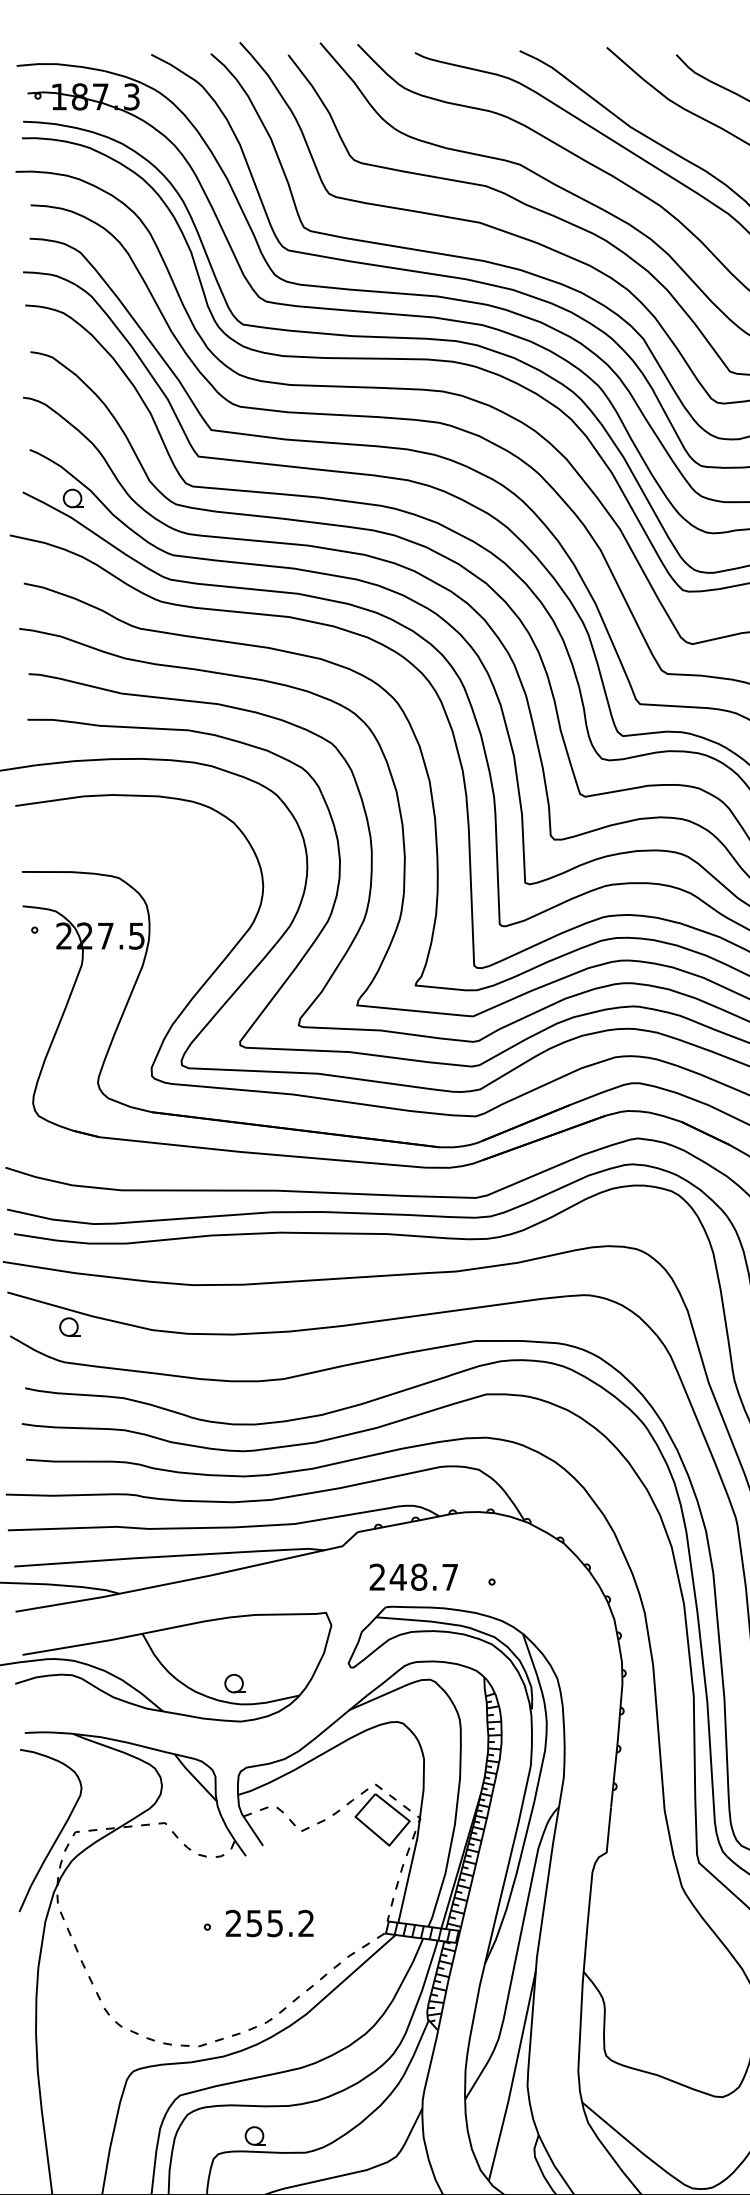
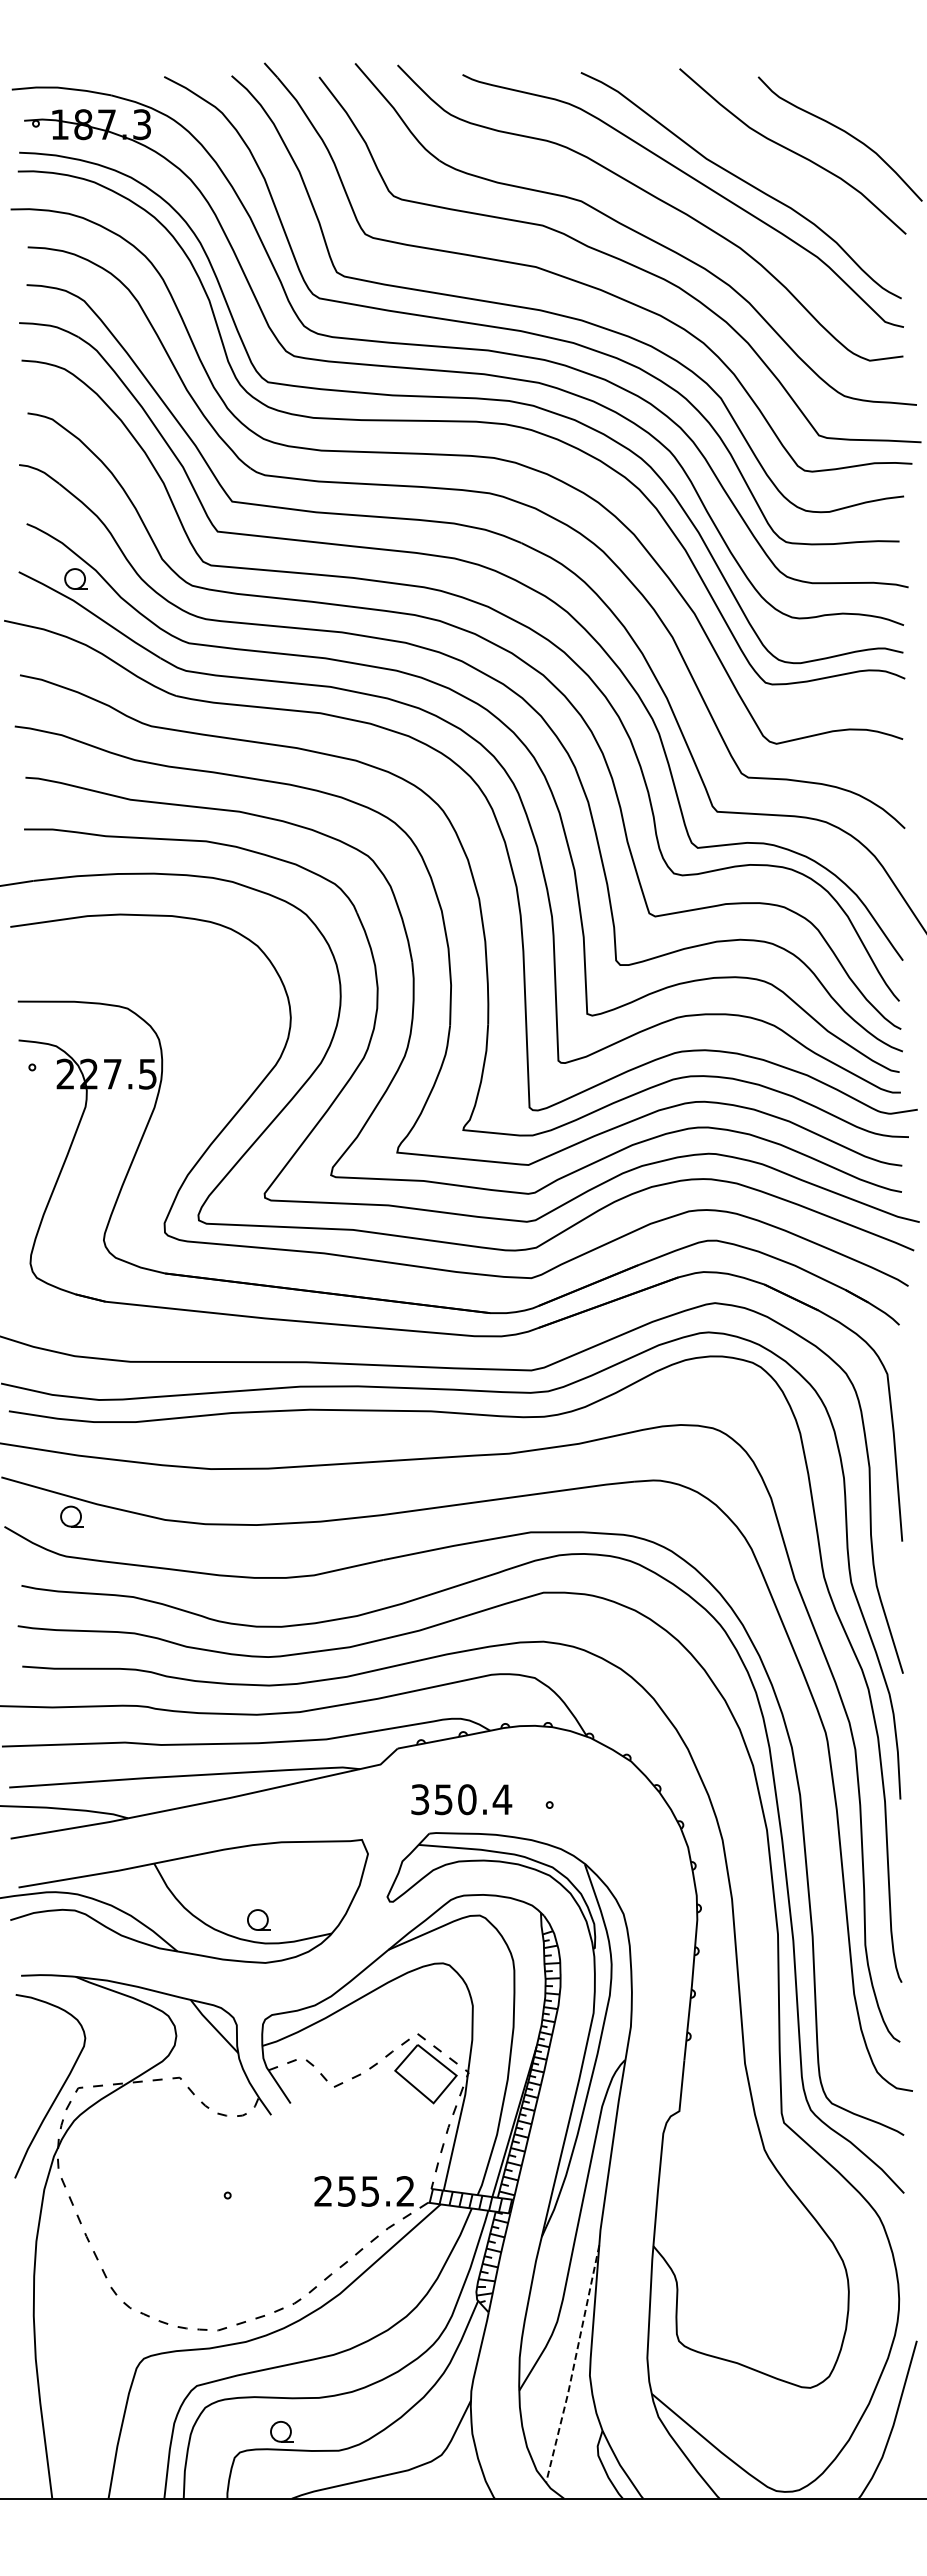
text: (414, 1577) -> (461, 1799), 248.7 -> 350.4
text: (269, 1923) -> (363, 2191), moved
line: (513, 2076) -> (574, 2364), solid -> dashed

